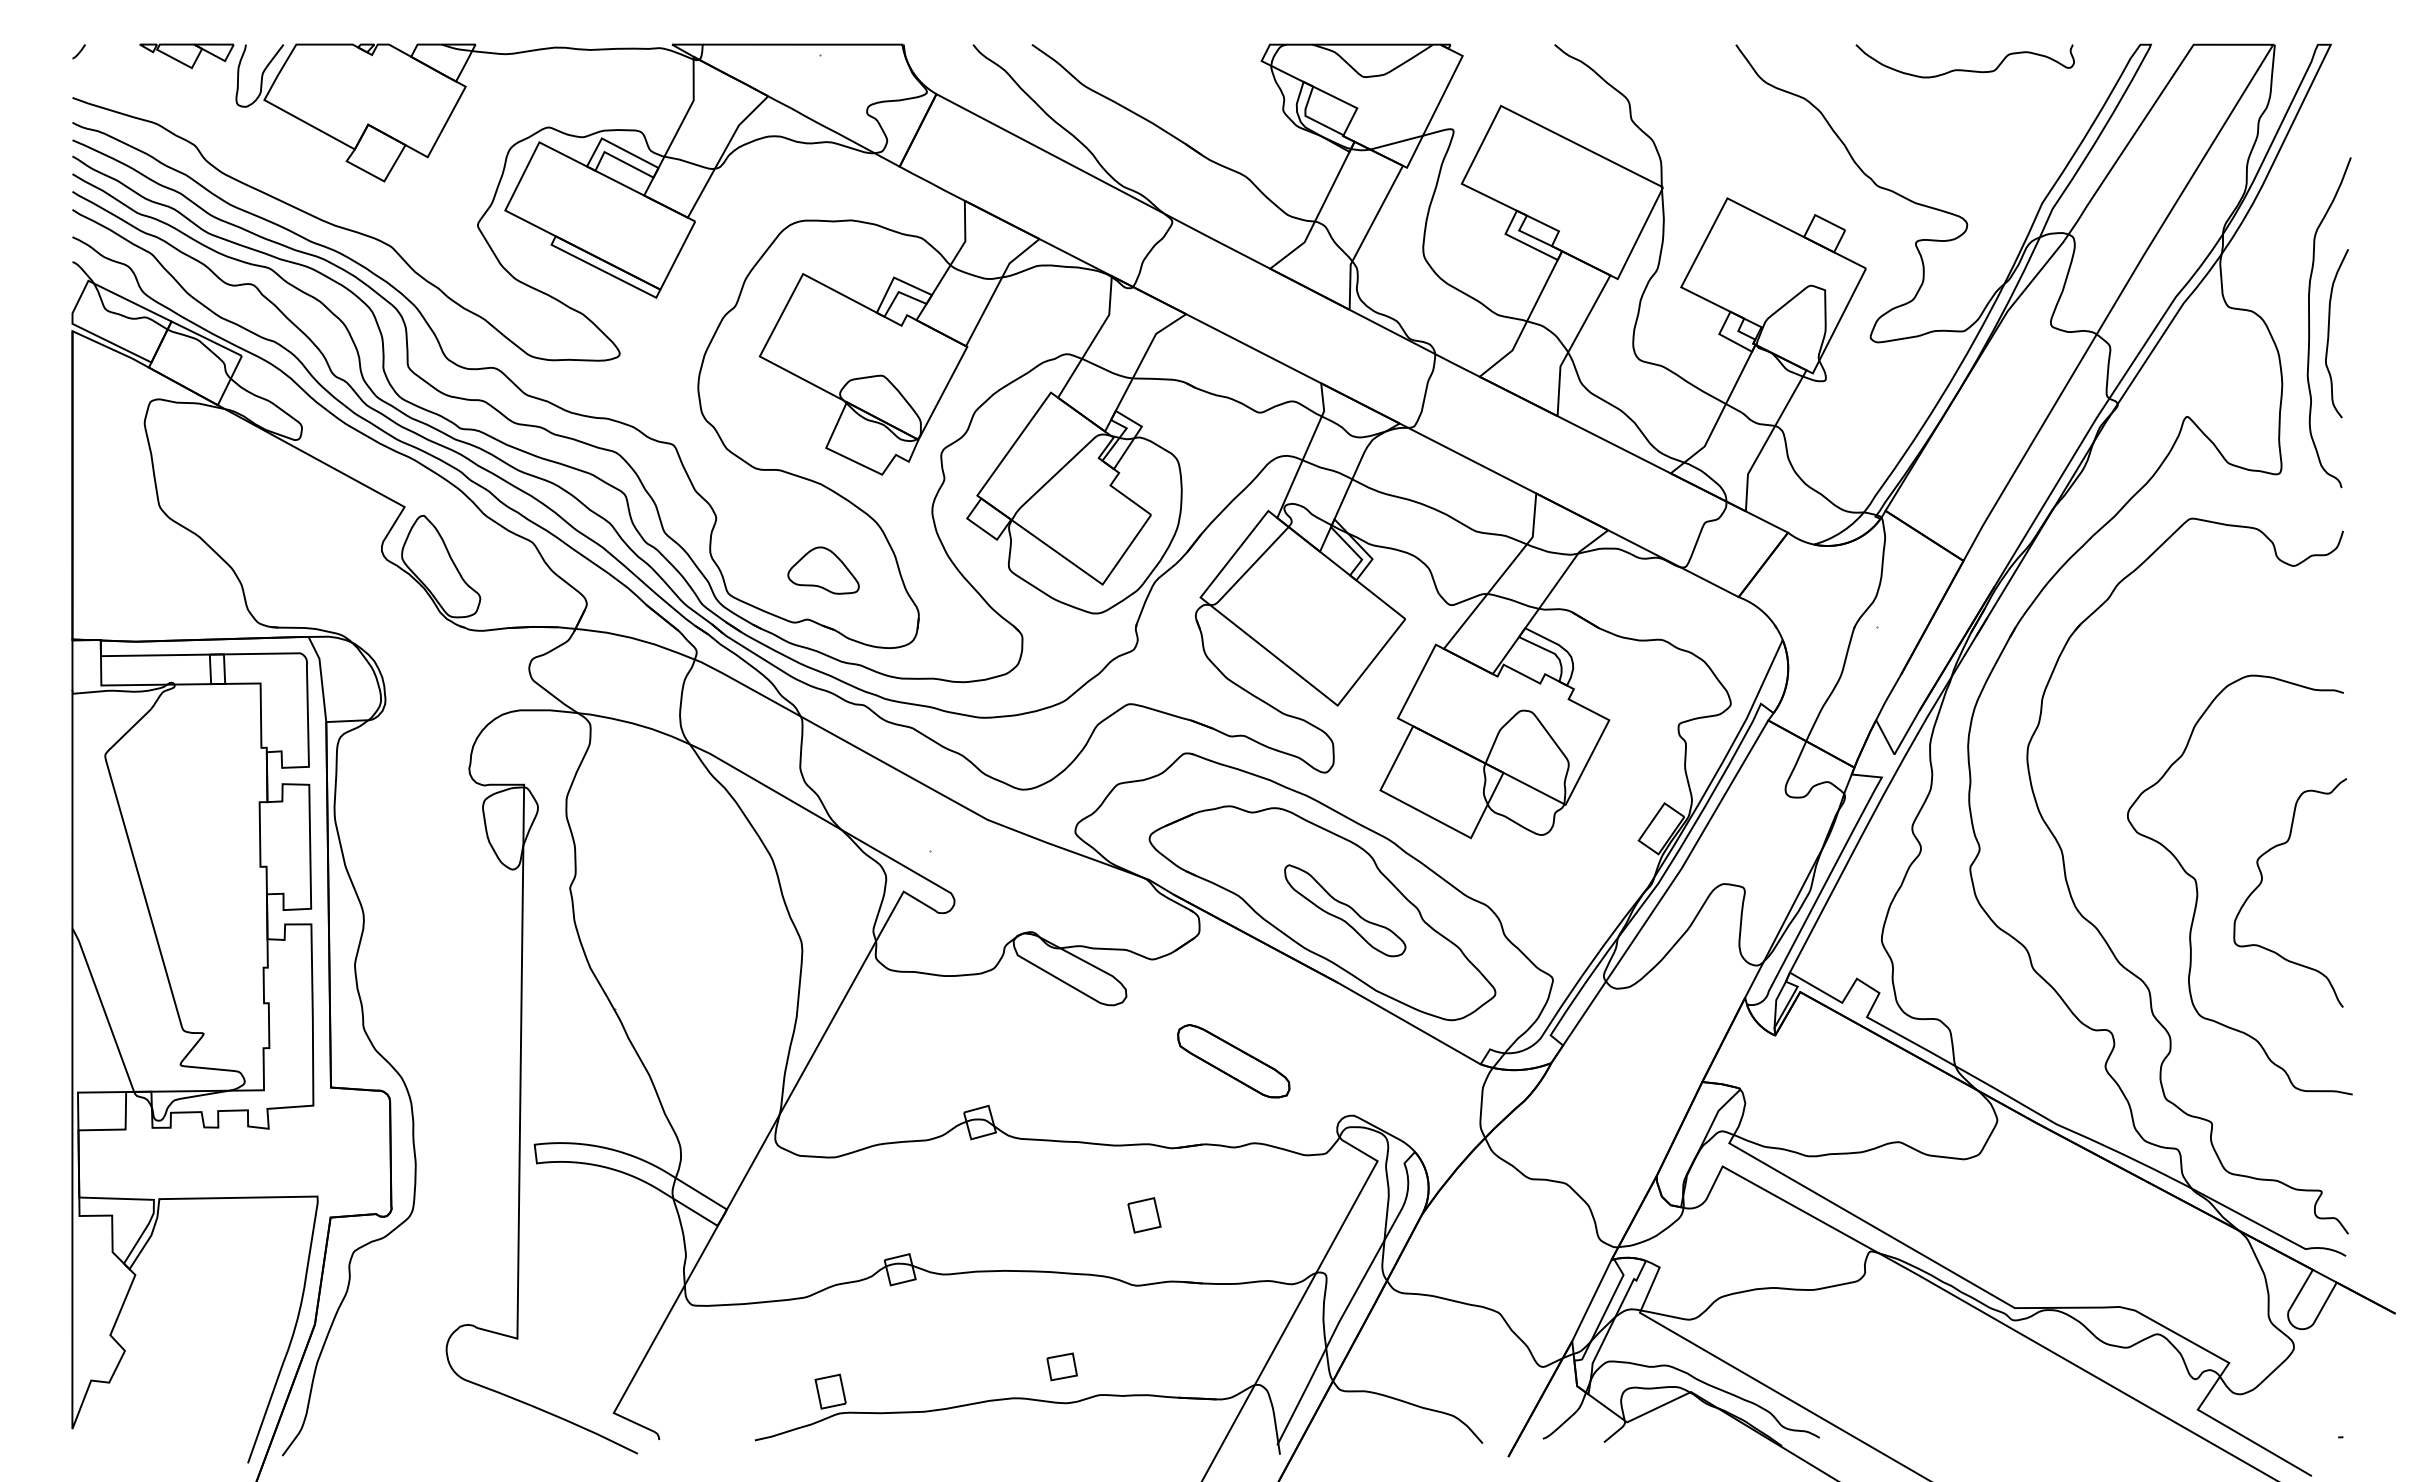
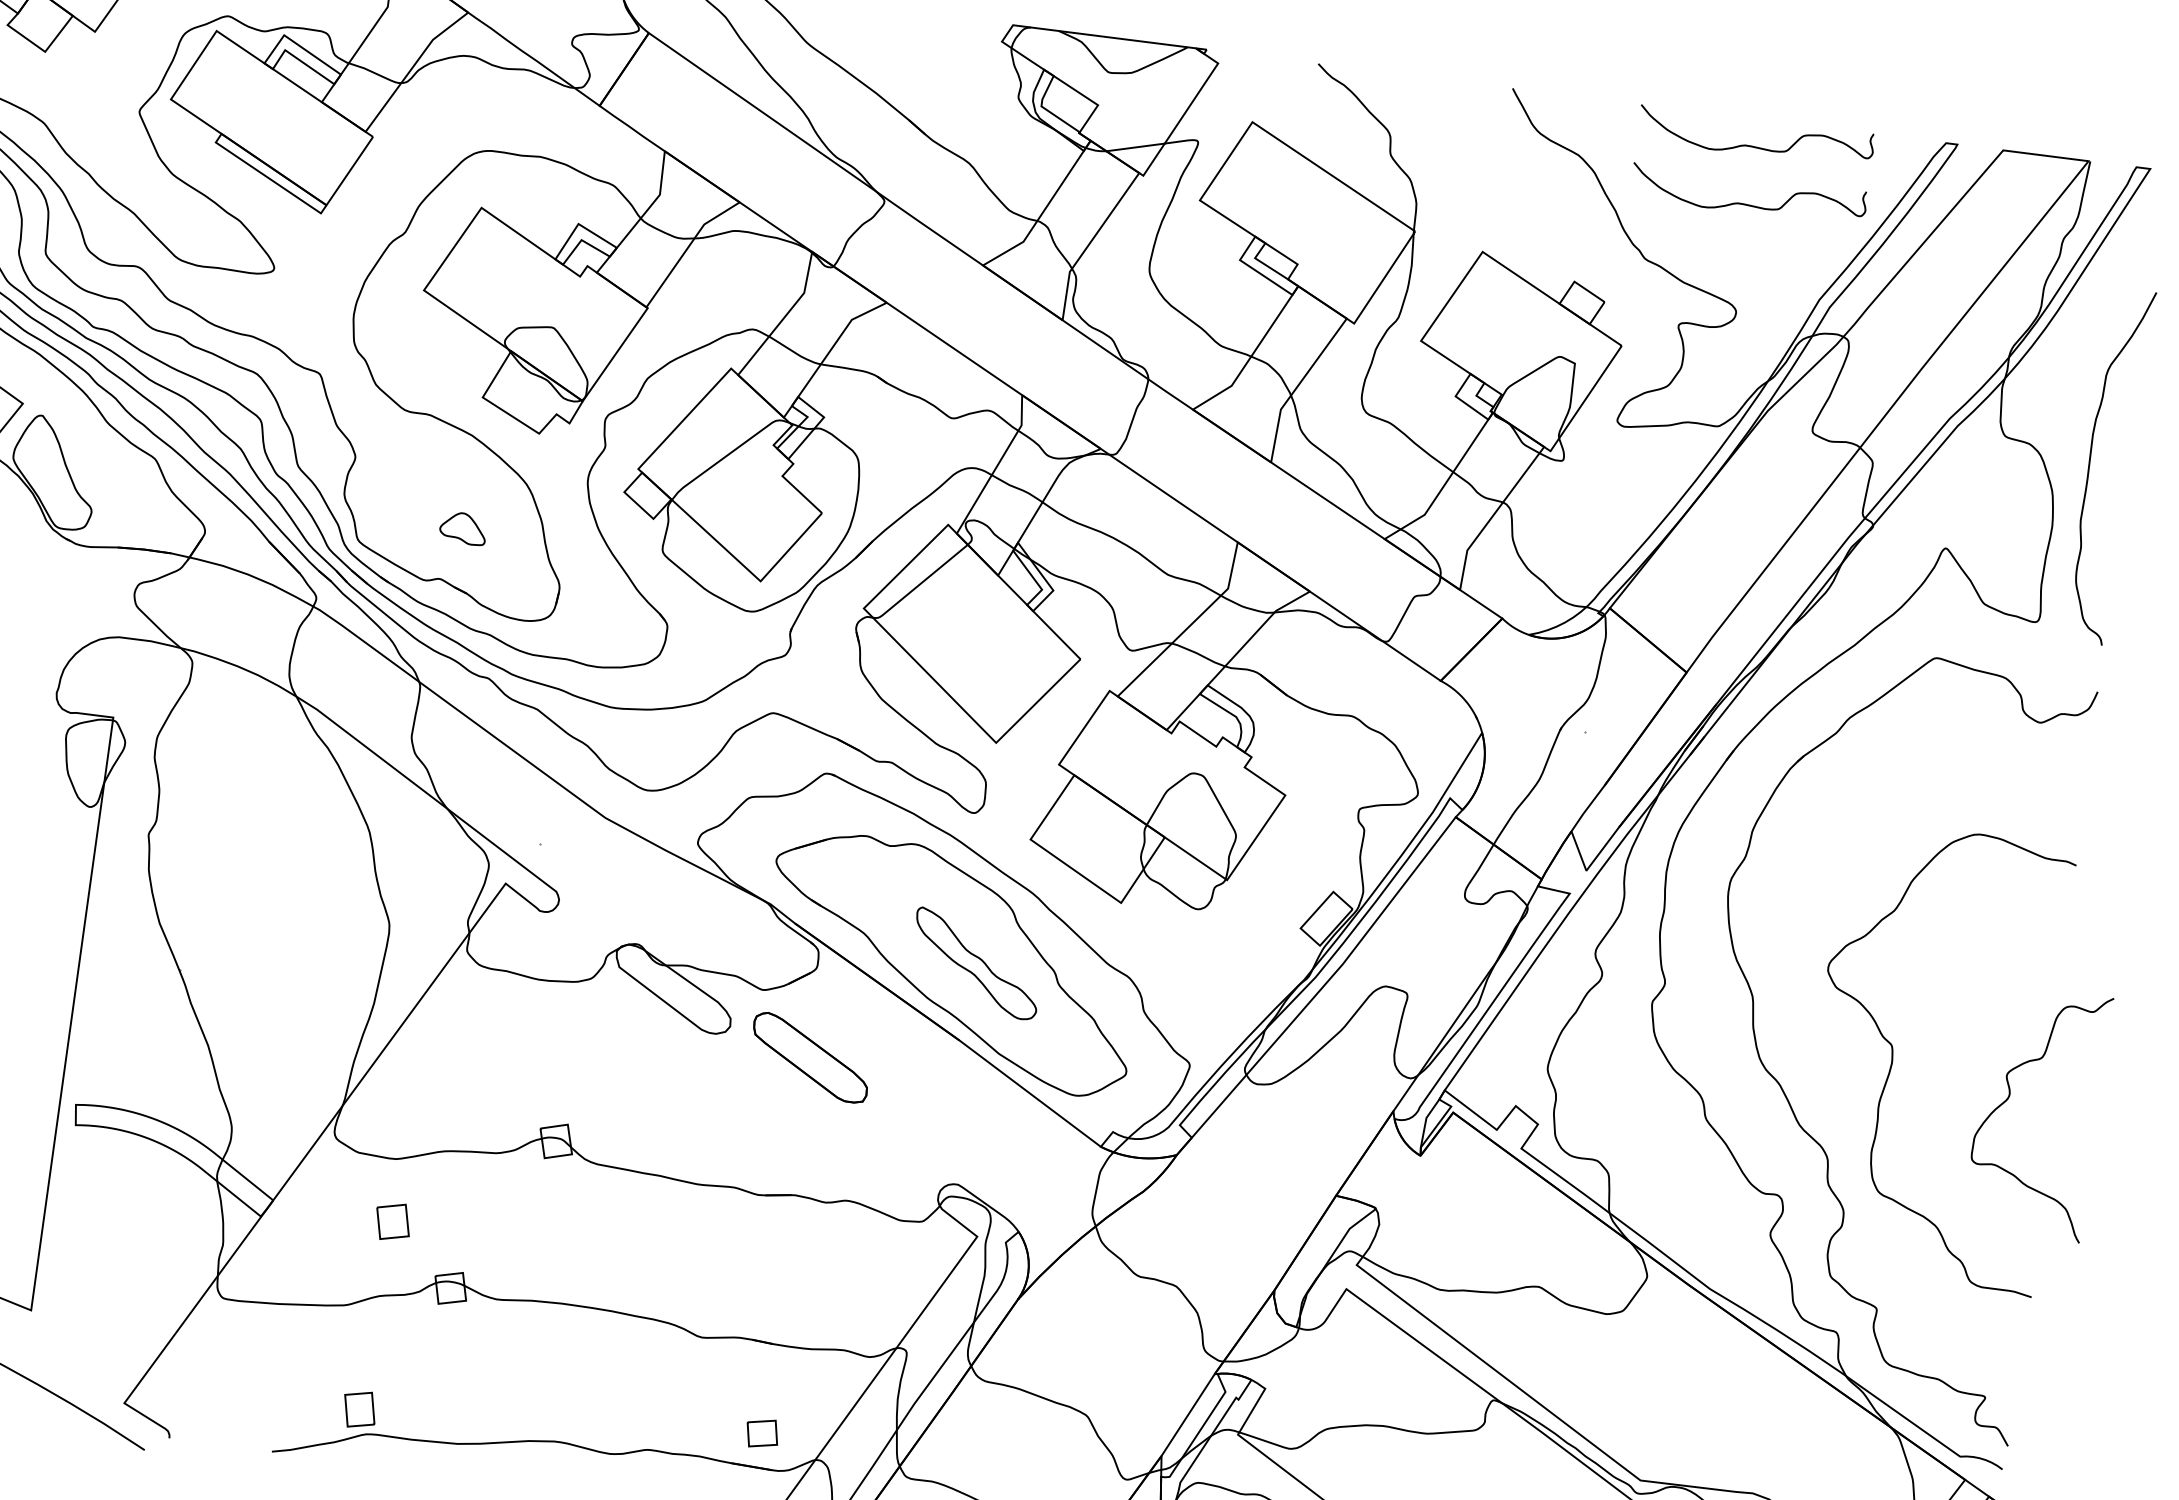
curve: (1964, 123) -> (1746, 203), added
curve: (2329, 333) -> (2109, 478), removed
part: (823, 570) -> (463, 528), size x0.6
curve: (2262, 881) -> (2009, 1097), moved
part: (1233, 1061) -> (810, 1057), moved
part: (1144, 1215) -> (393, 1222), moved
part: (1061, 1366) -> (761, 1433), moved

